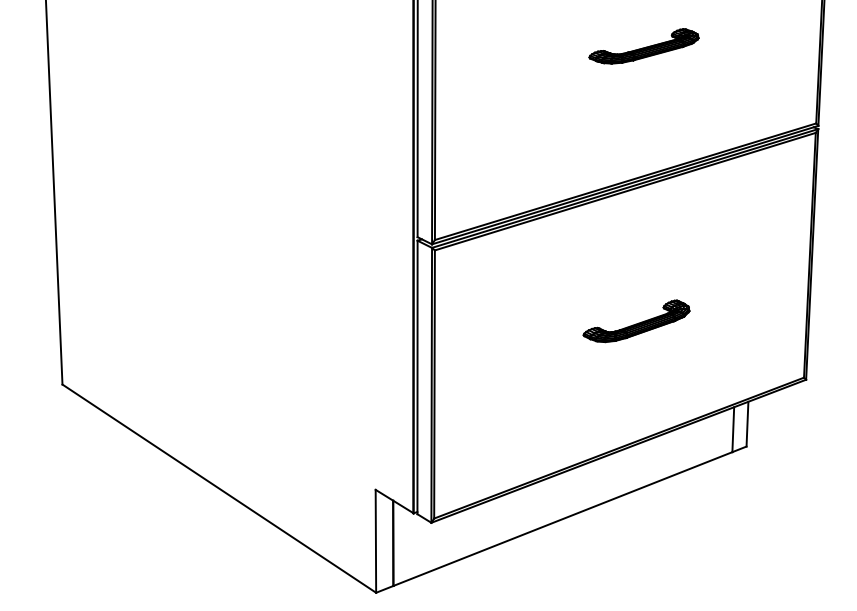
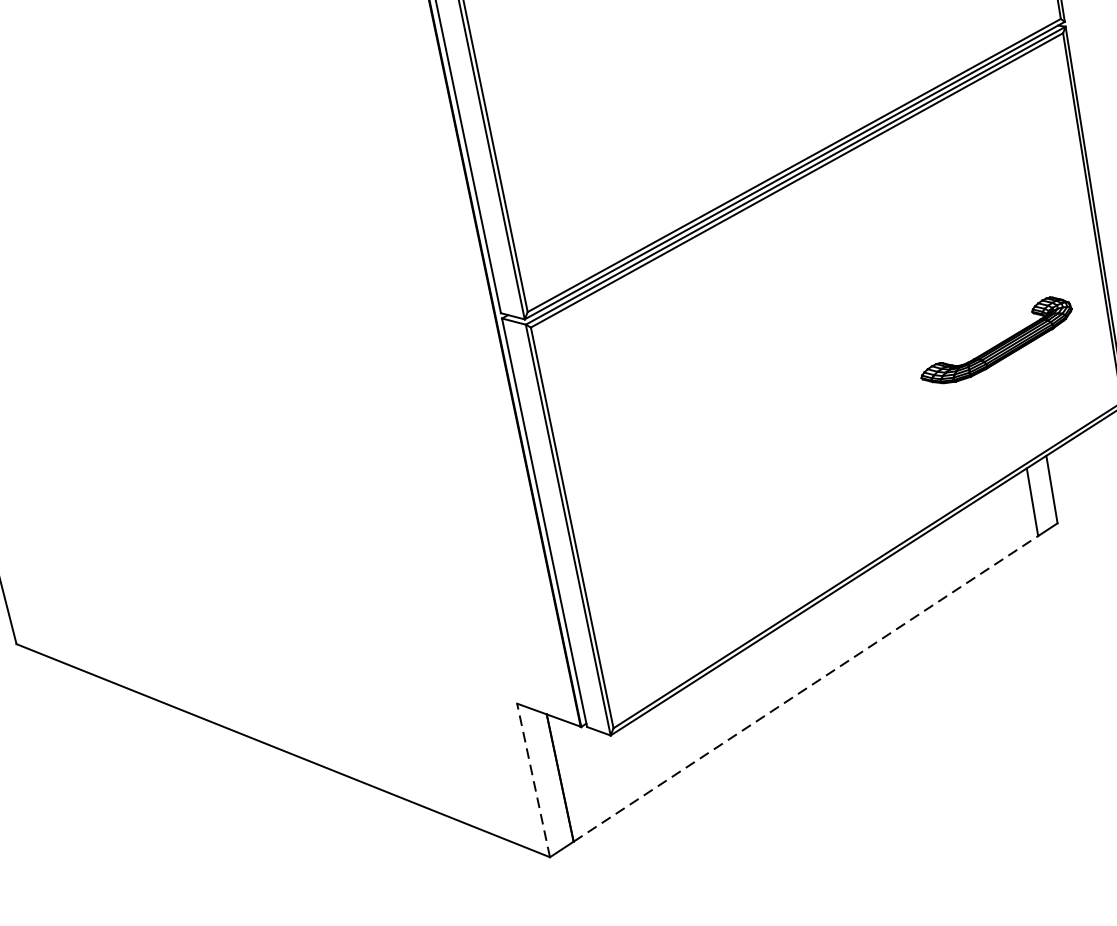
part: (636, 321) -> (996, 341), moved
line: (563, 518) -> (806, 687), solid -> dashed
line: (375, 540) -> (532, 779), solid -> dashed

